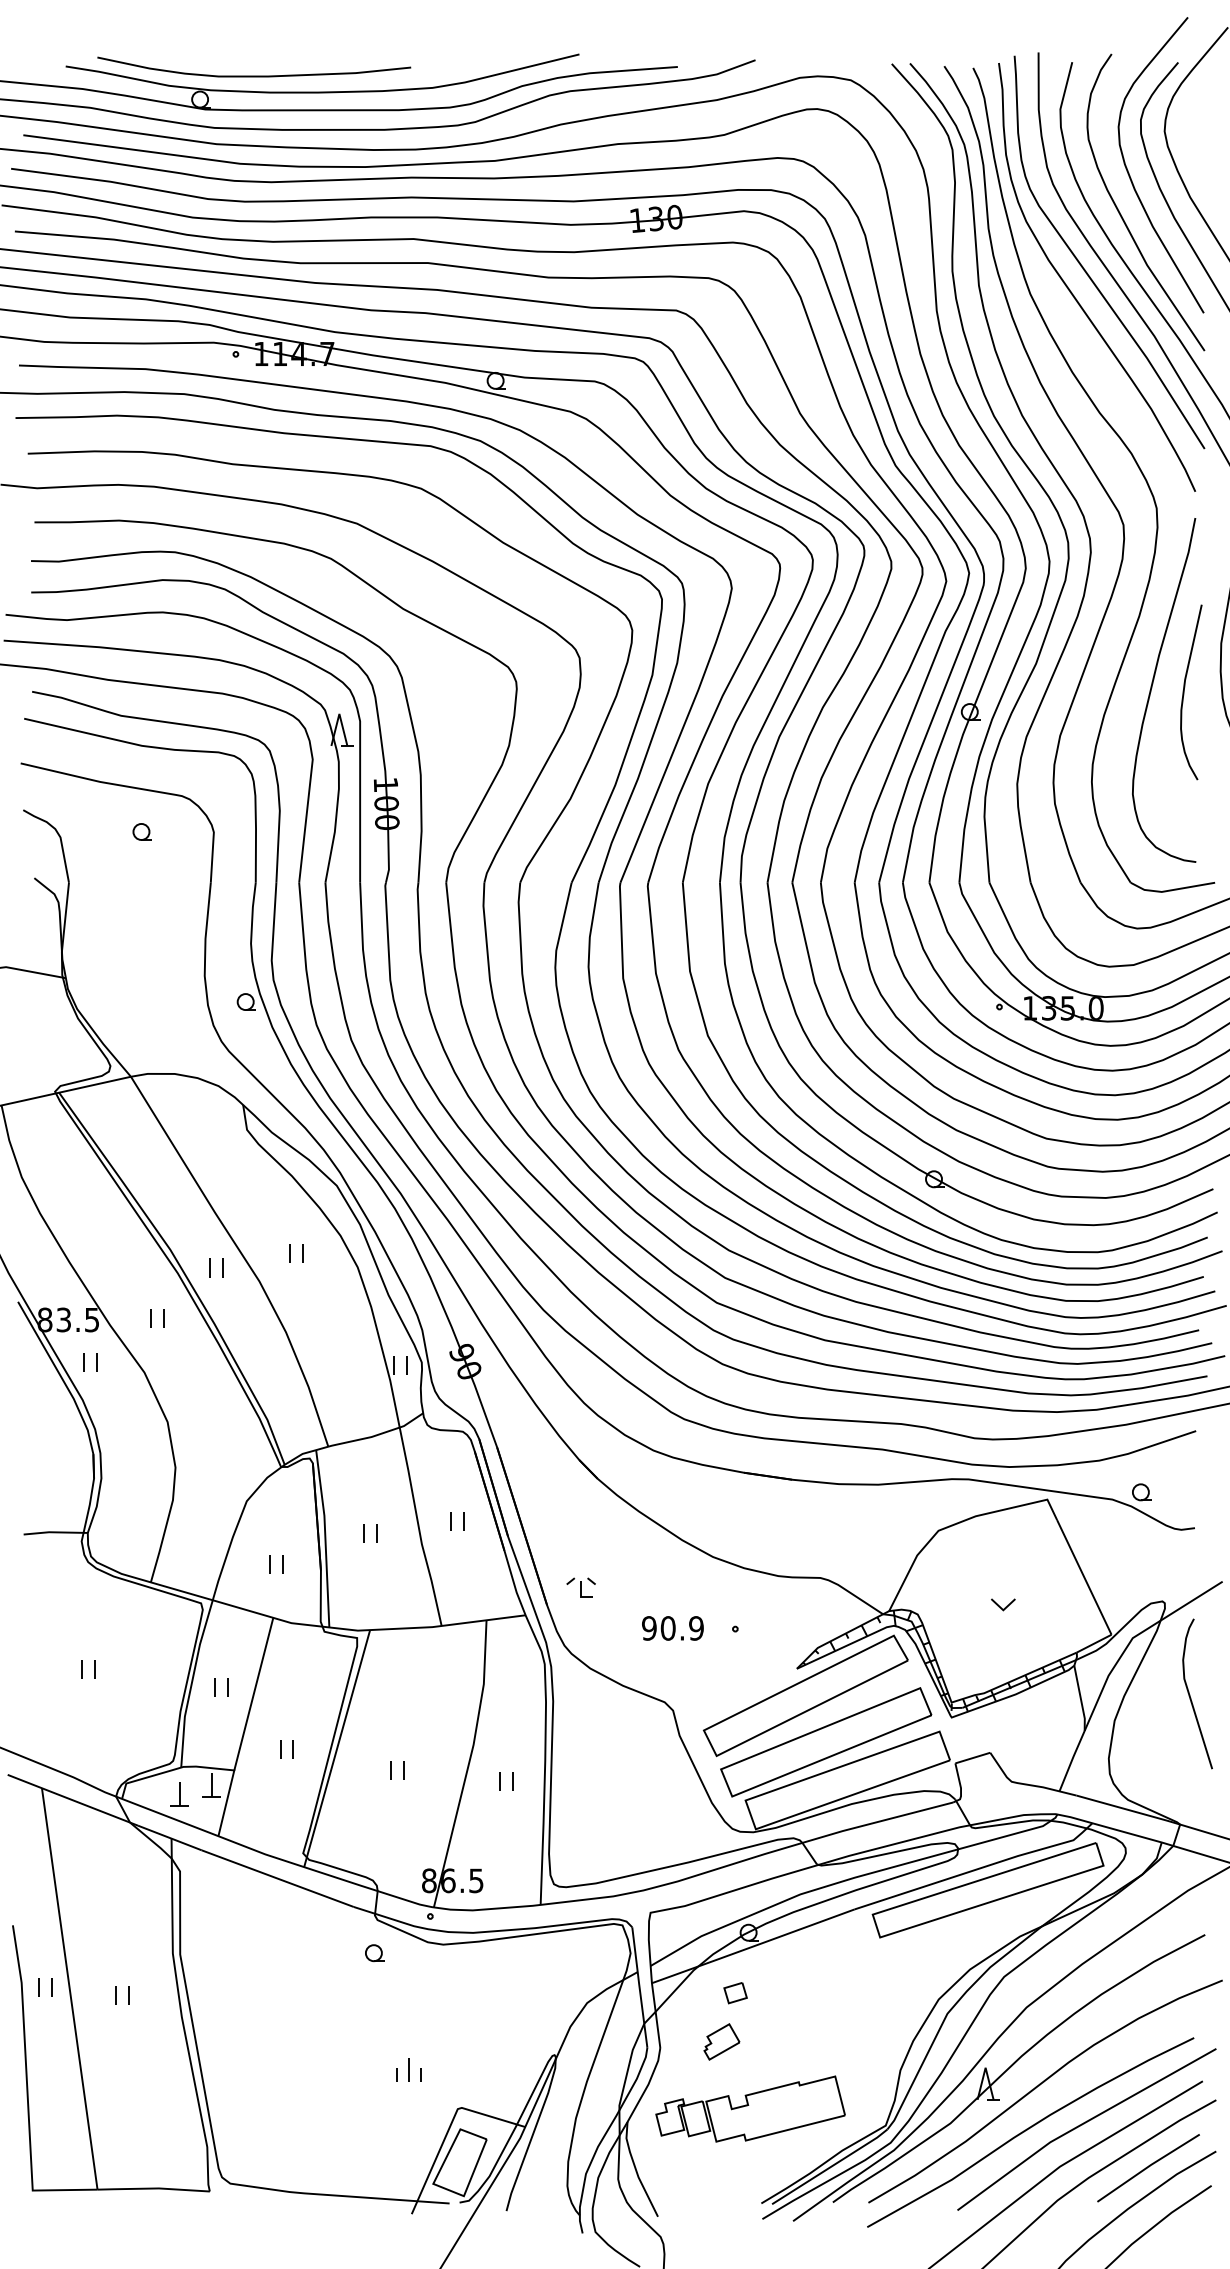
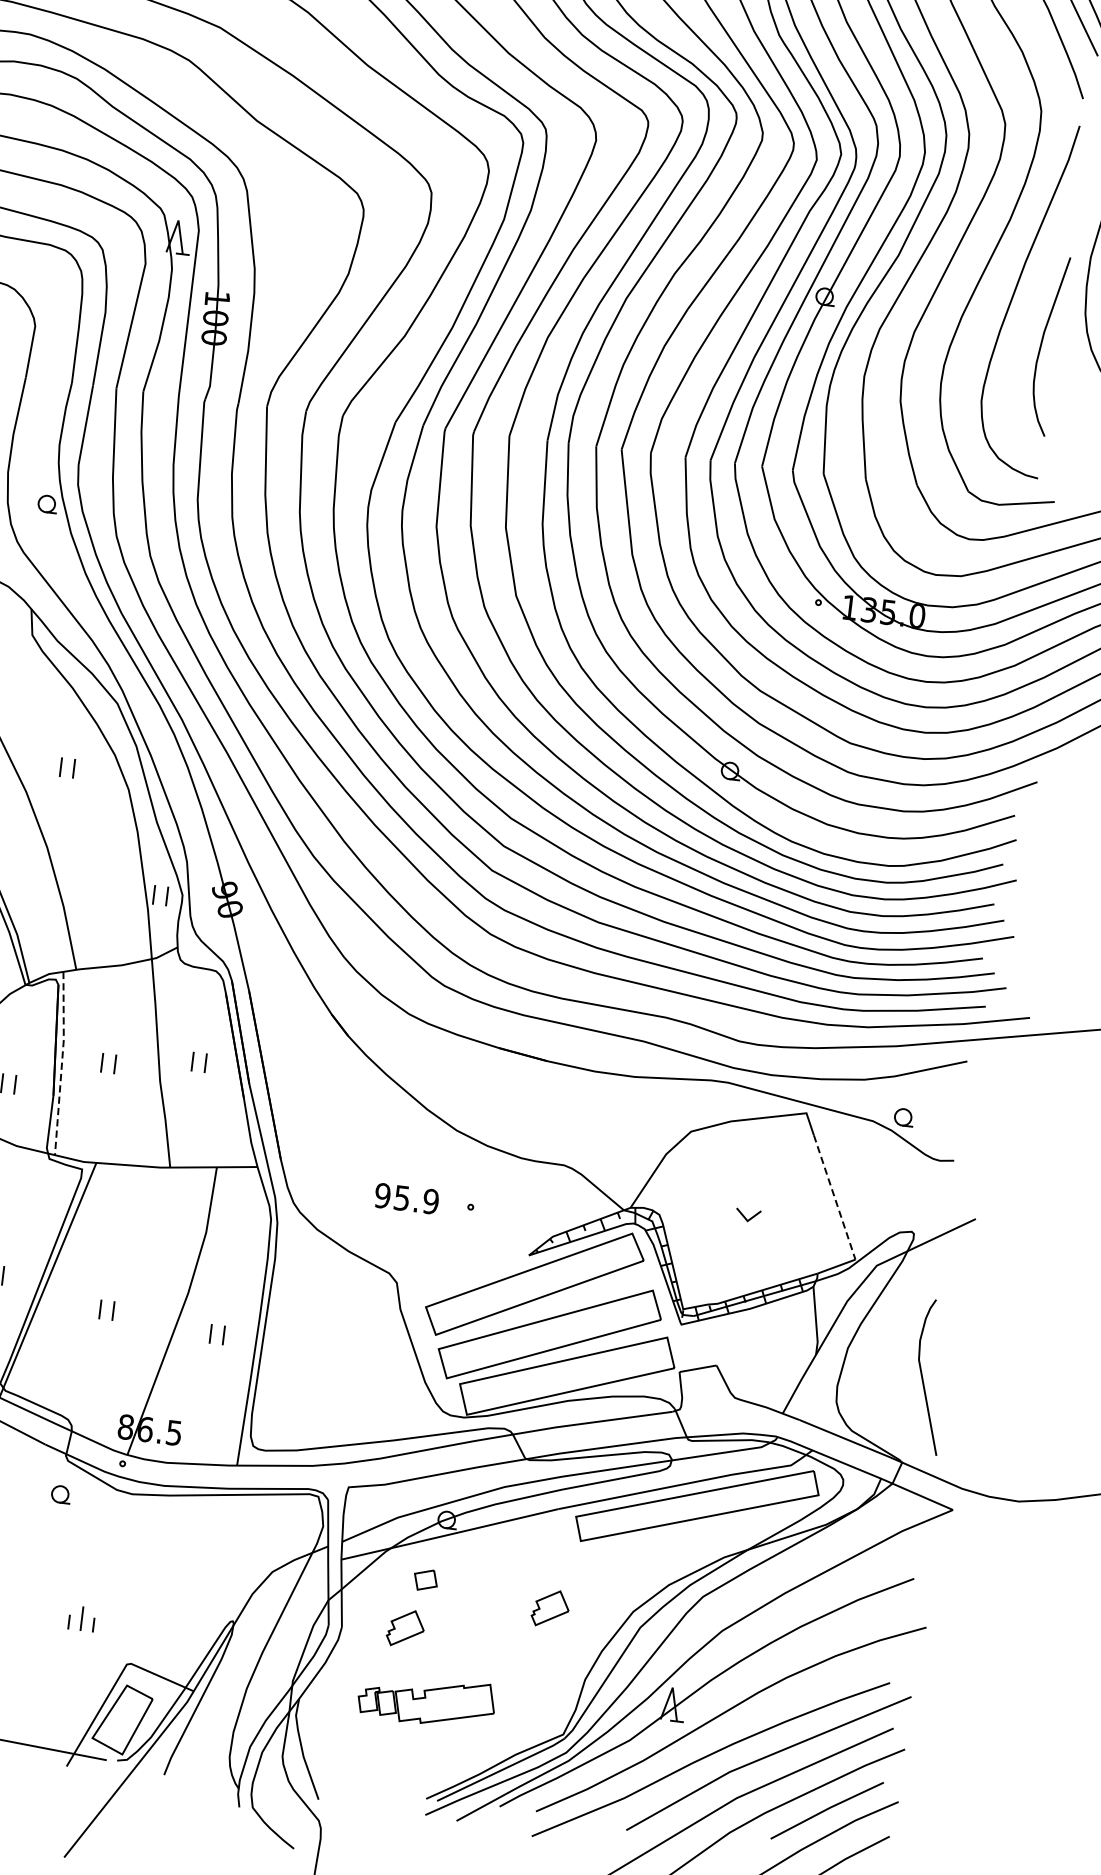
curve: (1184, 692) -> (1041, 345), moved
line: (325, 1537) -> (62, 1062), solid -> dashed
line: (1084, 1577) -> (834, 1197), solid -> dashed
part: (580, 1587) -> (317, 1145), removed
text: (667, 1628) -> (401, 1198), 90.9 -> 95.9
curve: (1190, 1694) -> (923, 1376), moved
part: (858, 2005) -> (550, 1608), added
part: (750, 2108) -> (426, 1700), size x0.7

